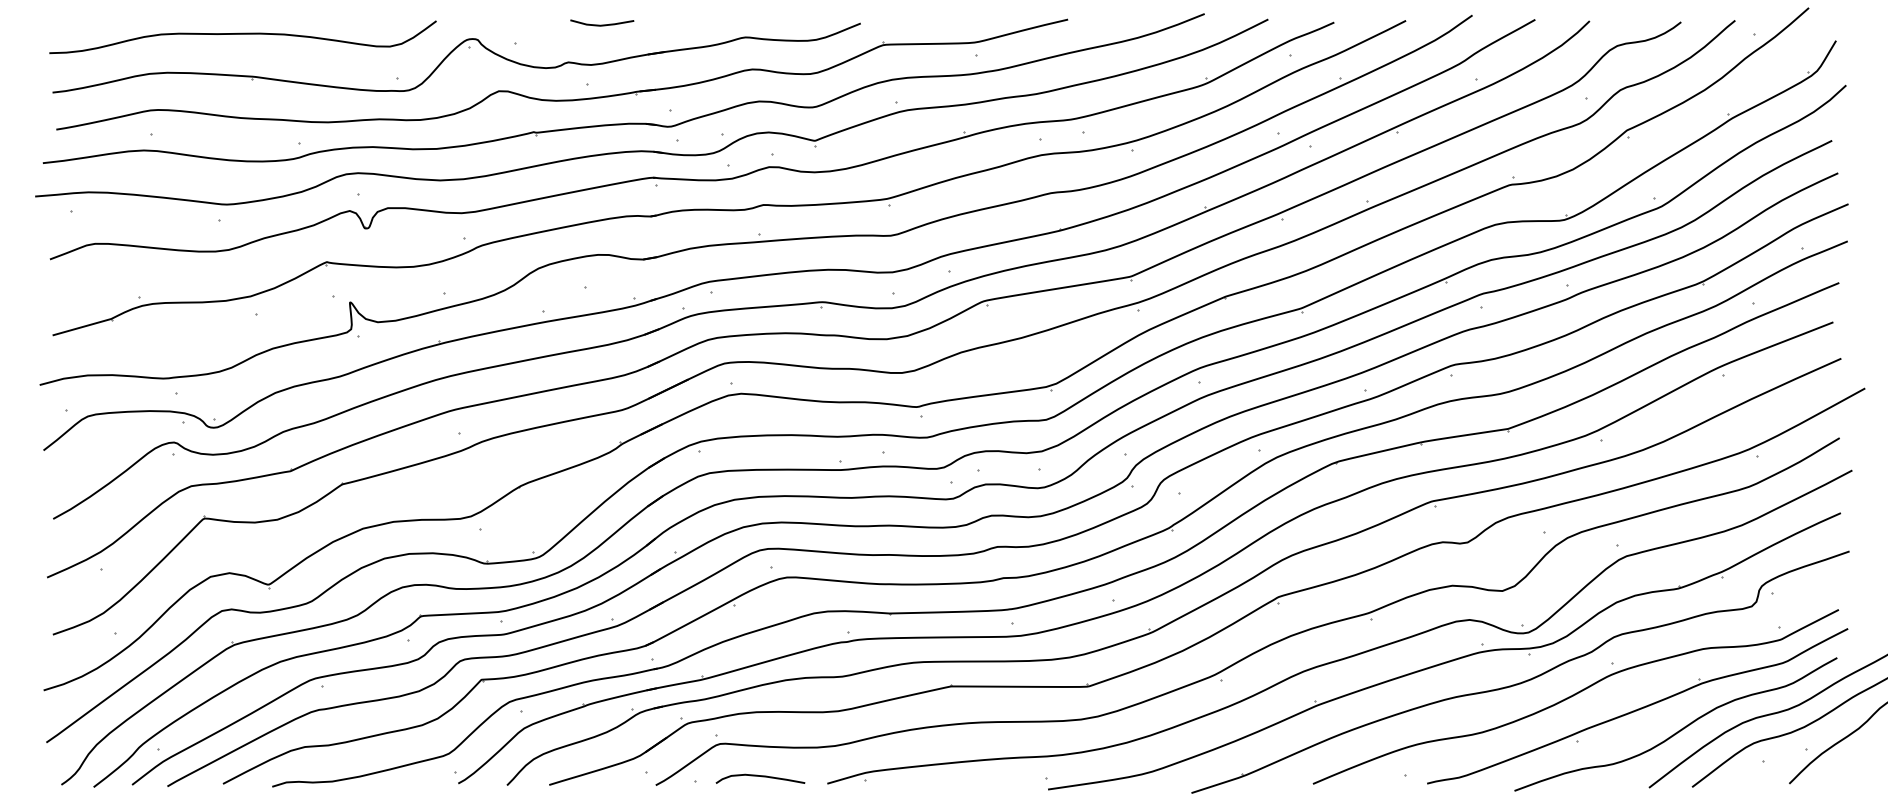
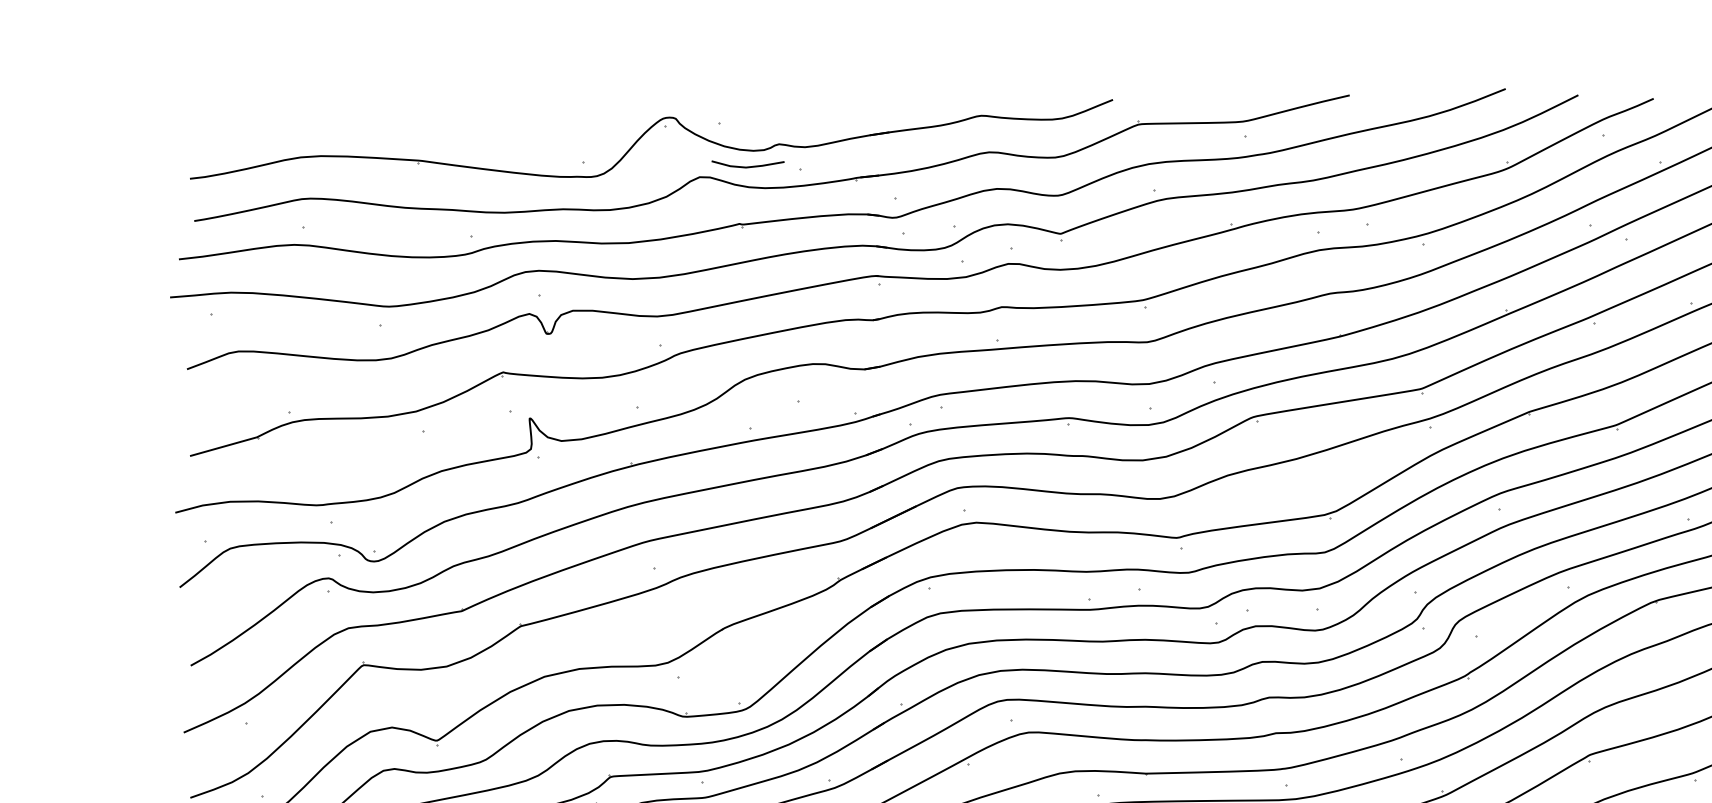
line: (602, 24) -> (748, 166), moved
curve: (242, 34) -> (406, 112), removed

